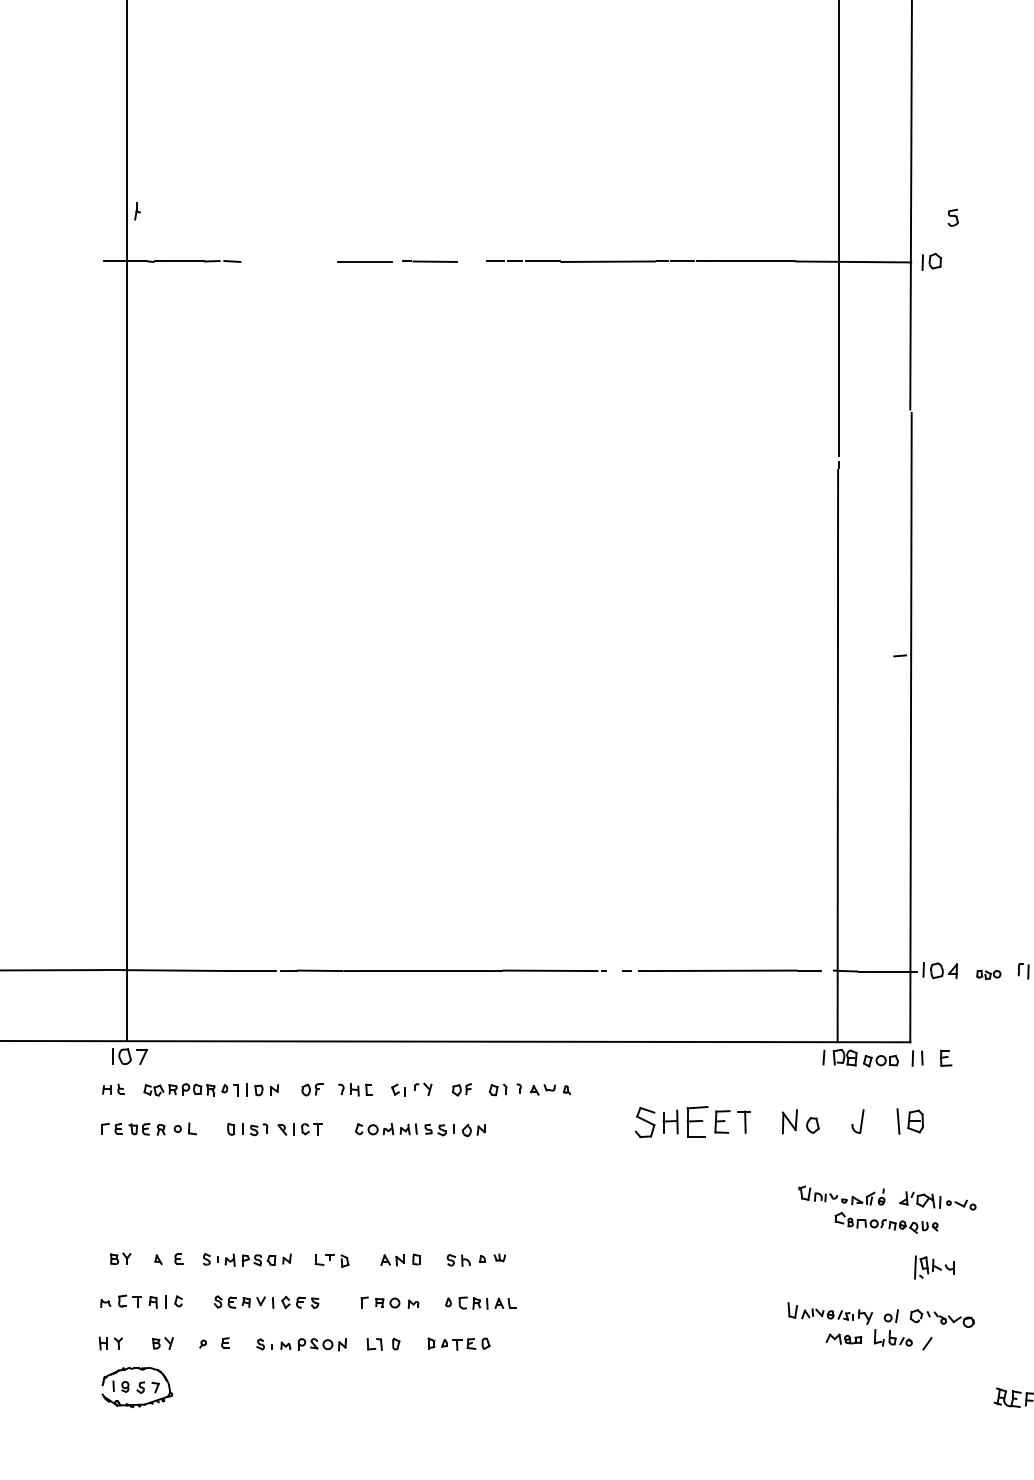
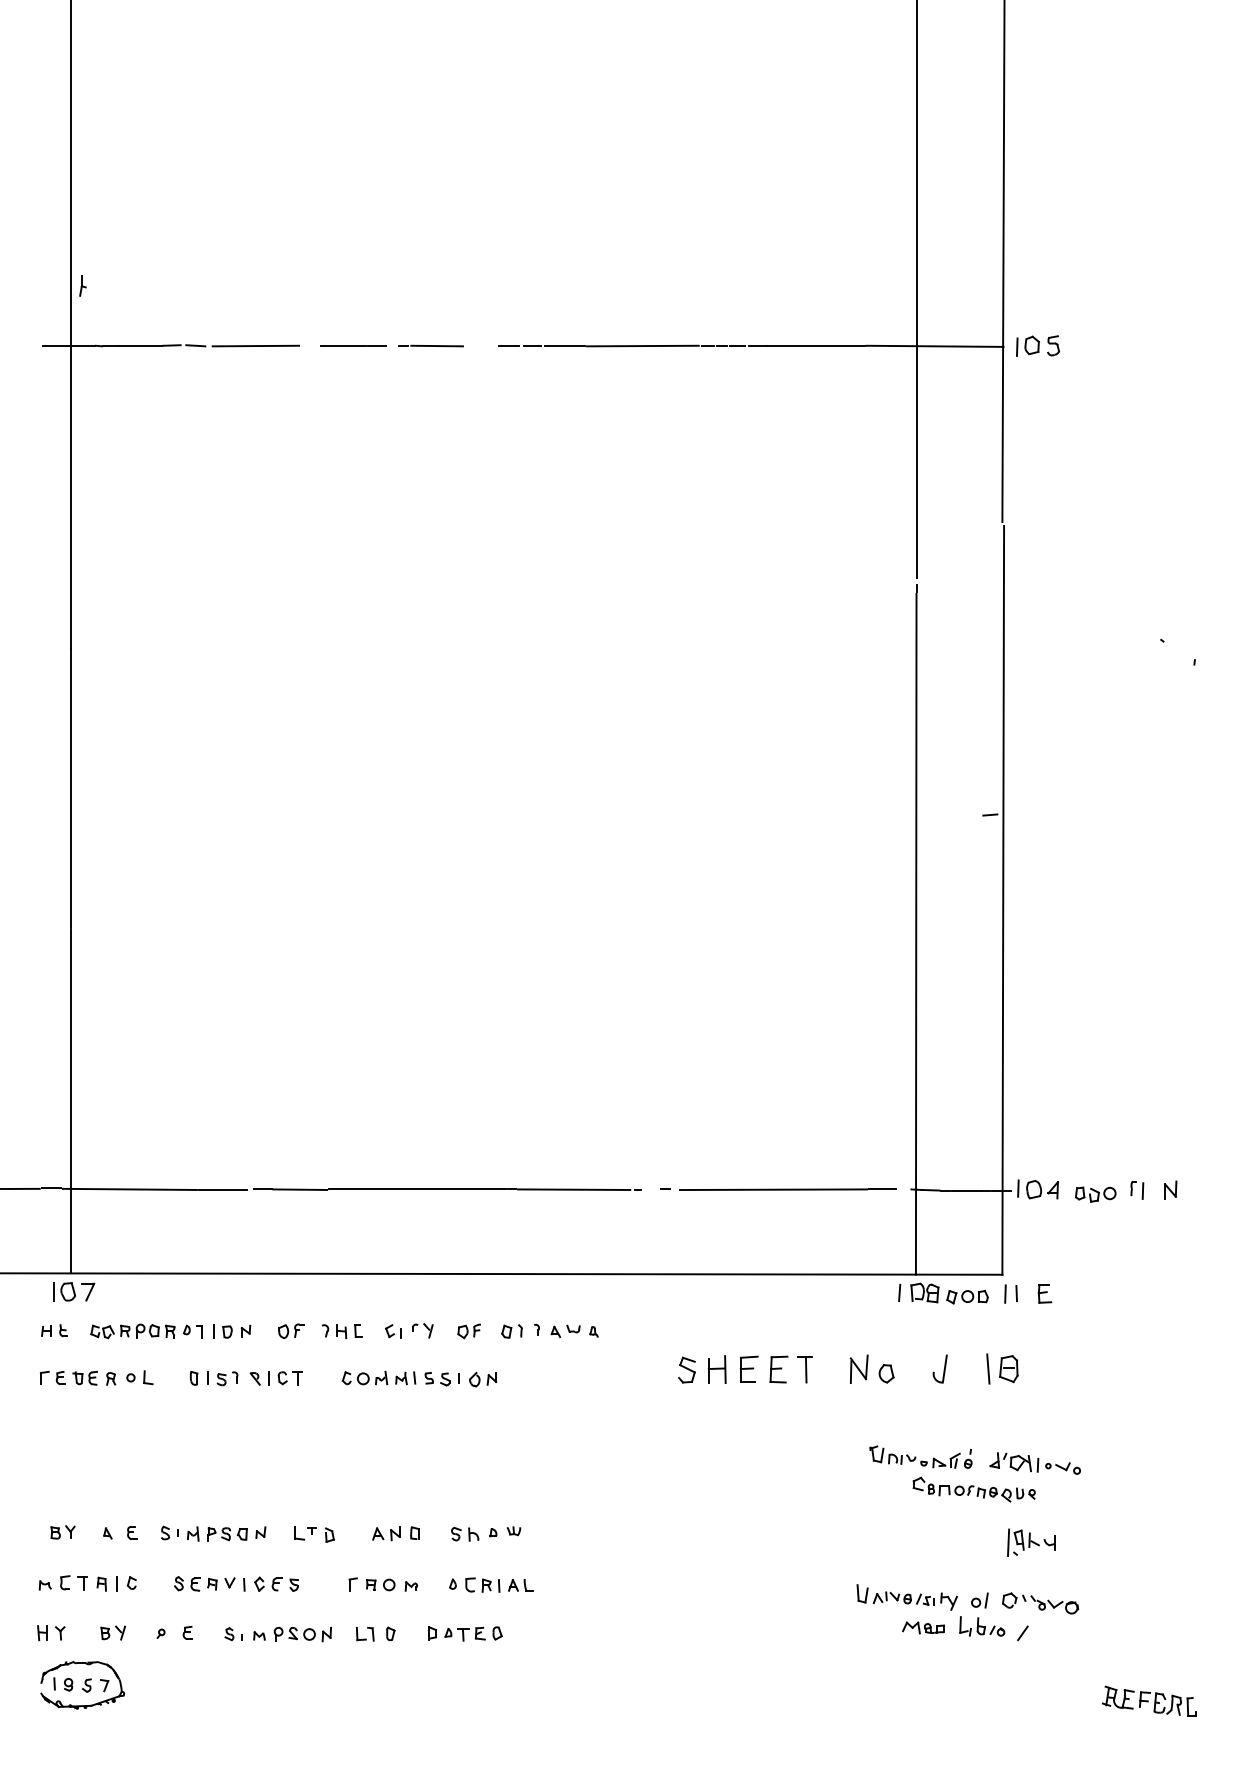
part: (953, 217) -> (1053, 345), moved
line: (282, 261) -> (255, 345), added
part: (988, 974) -> (1095, 1194), size x1.43
part: (644, 1121) -> (686, 1369), size x0.71
part: (696, 1121) -> (748, 1368), size x0.71

